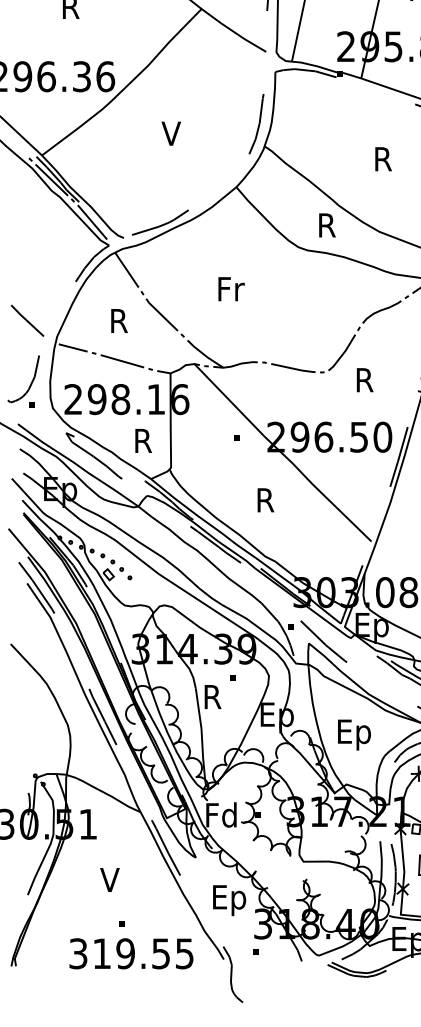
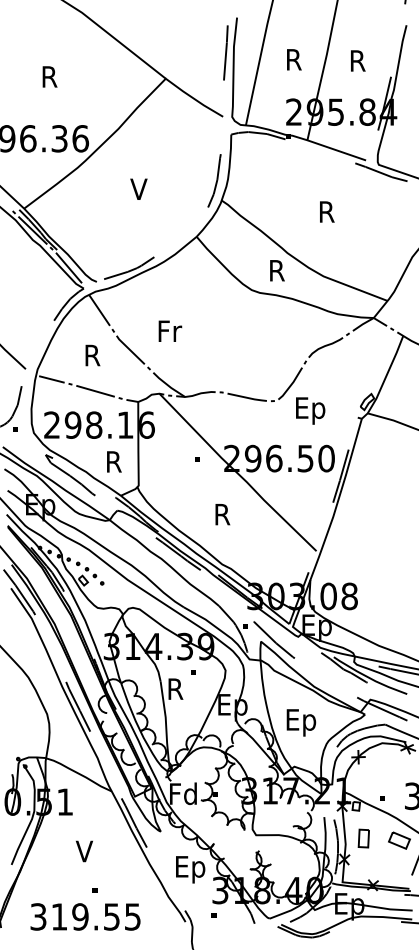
text: (231, 288) -> (170, 330), moved
text: (364, 382) -> (310, 410), R -> Ep
text: (131, 953) -> (85, 916), moved

